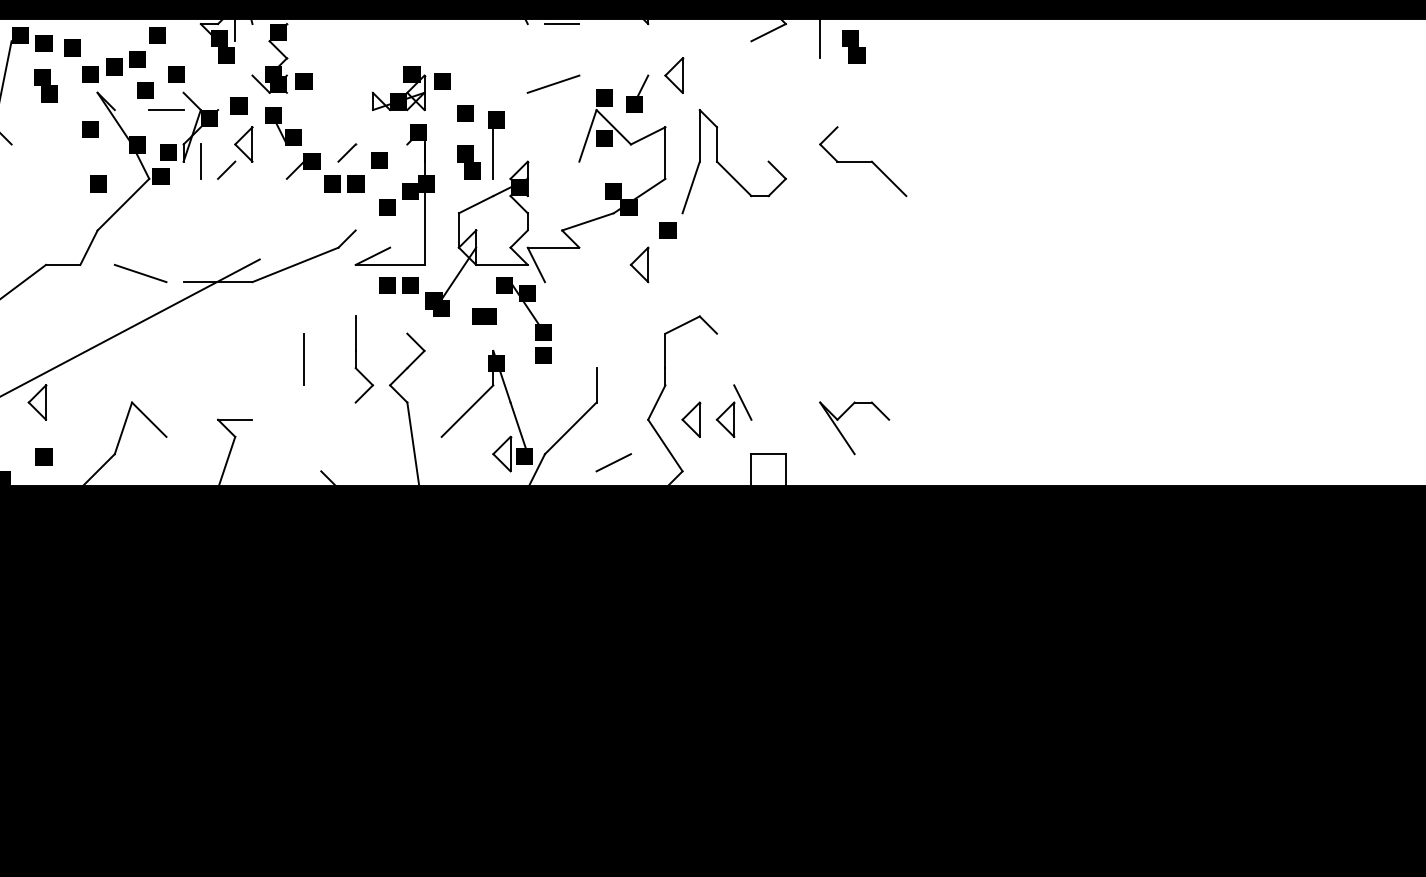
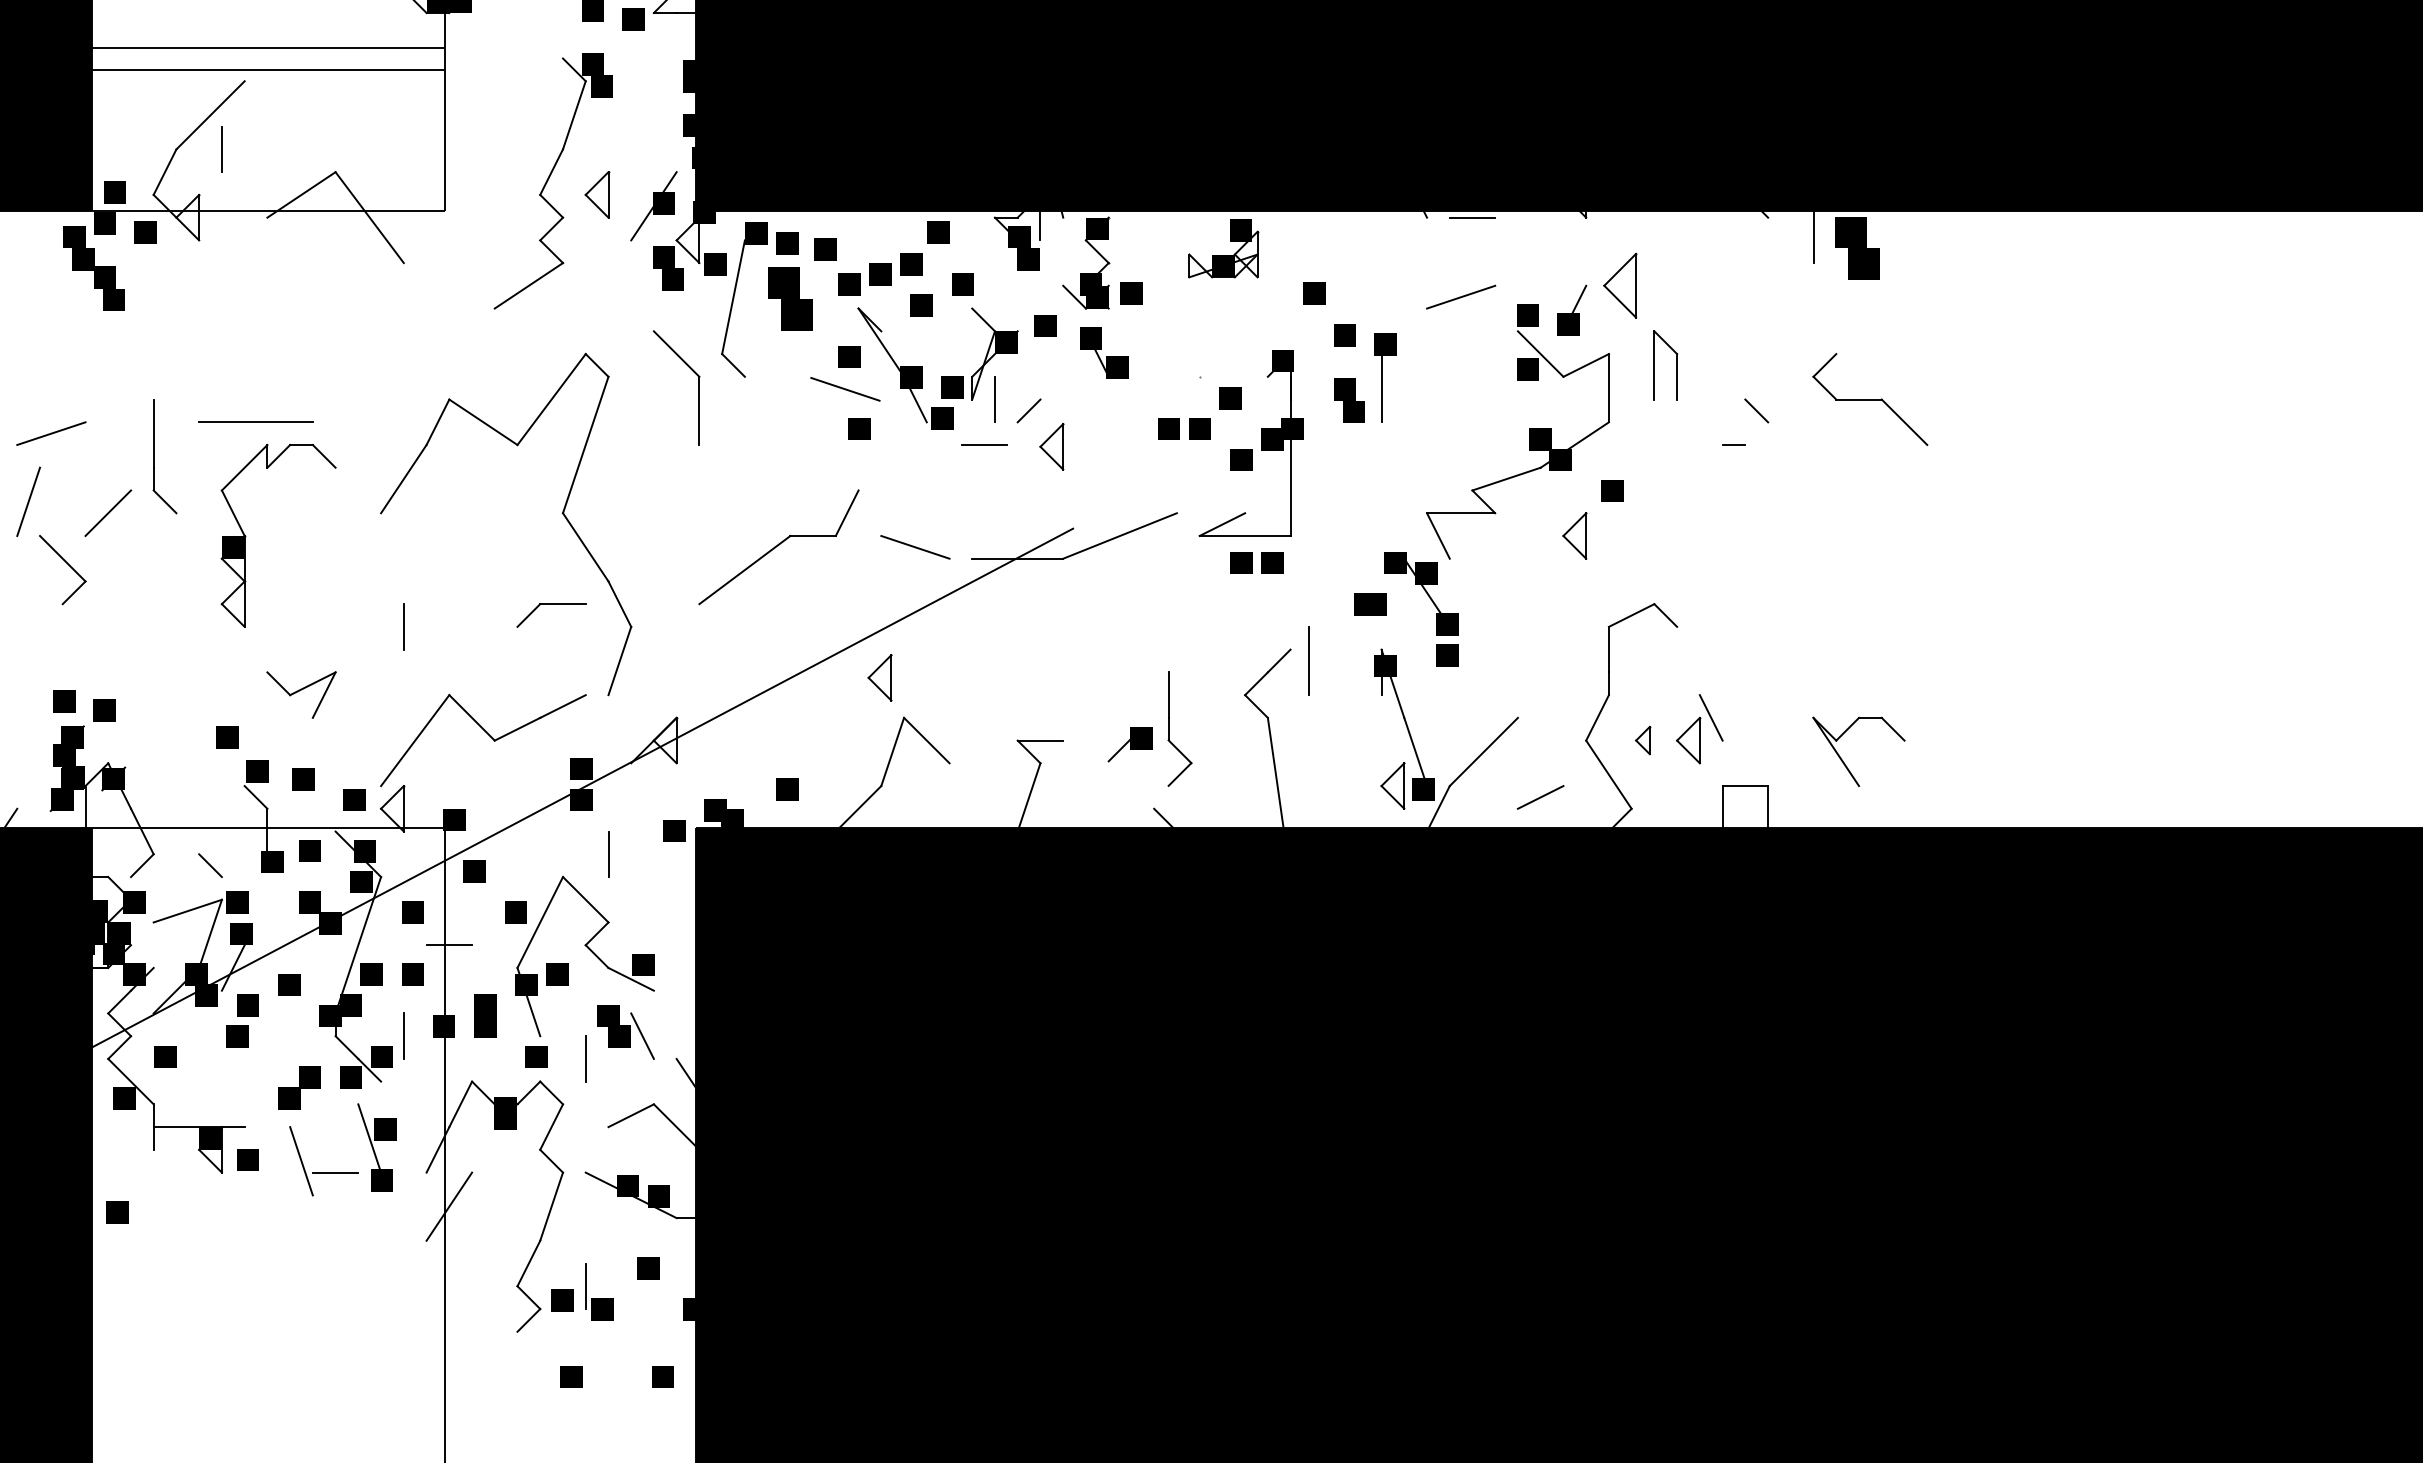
line: (768, 32) -> (1745, 228), removed
part: (853, 47) -> (1857, 248), size x1.4
part: (674, 75) -> (1620, 285), size x1.4
part: (46, 85) -> (790, 298), size x1.4
part: (398, 93) -> (1223, 255), moved
line: (166, 109) -> (984, 444), moved
line: (587, 135) -> (1506, 365), removed
part: (243, 144) -> (1051, 446), moved
line: (346, 152) -> (1187, 387), removed
line: (87, 154) -> (845, 389), added
part: (302, 166) -> (1129, 744), moved
line: (733, 178) -> (1699, 421), removed
line: (690, 187) -> (1642, 433), removed
line: (777, 187) -> (1756, 433), removed
line: (123, 204) -> (892, 456), removed
line: (346, 238) -> (1187, 501), removed
part: (477, 238) -> (1360, 501), removed
line: (415, 341) -> (1278, 637), removed
line: (303, 359) -> (1308, 660), moved
part: (356, 359) -> (1169, 728), moved
line: (596, 384) -> (1517, 694), removed
part: (37, 402) -> (879, 677), moved
line: (467, 411) -> (1347, 729), removed
part: (690, 419) -> (1642, 740), size x0.6

